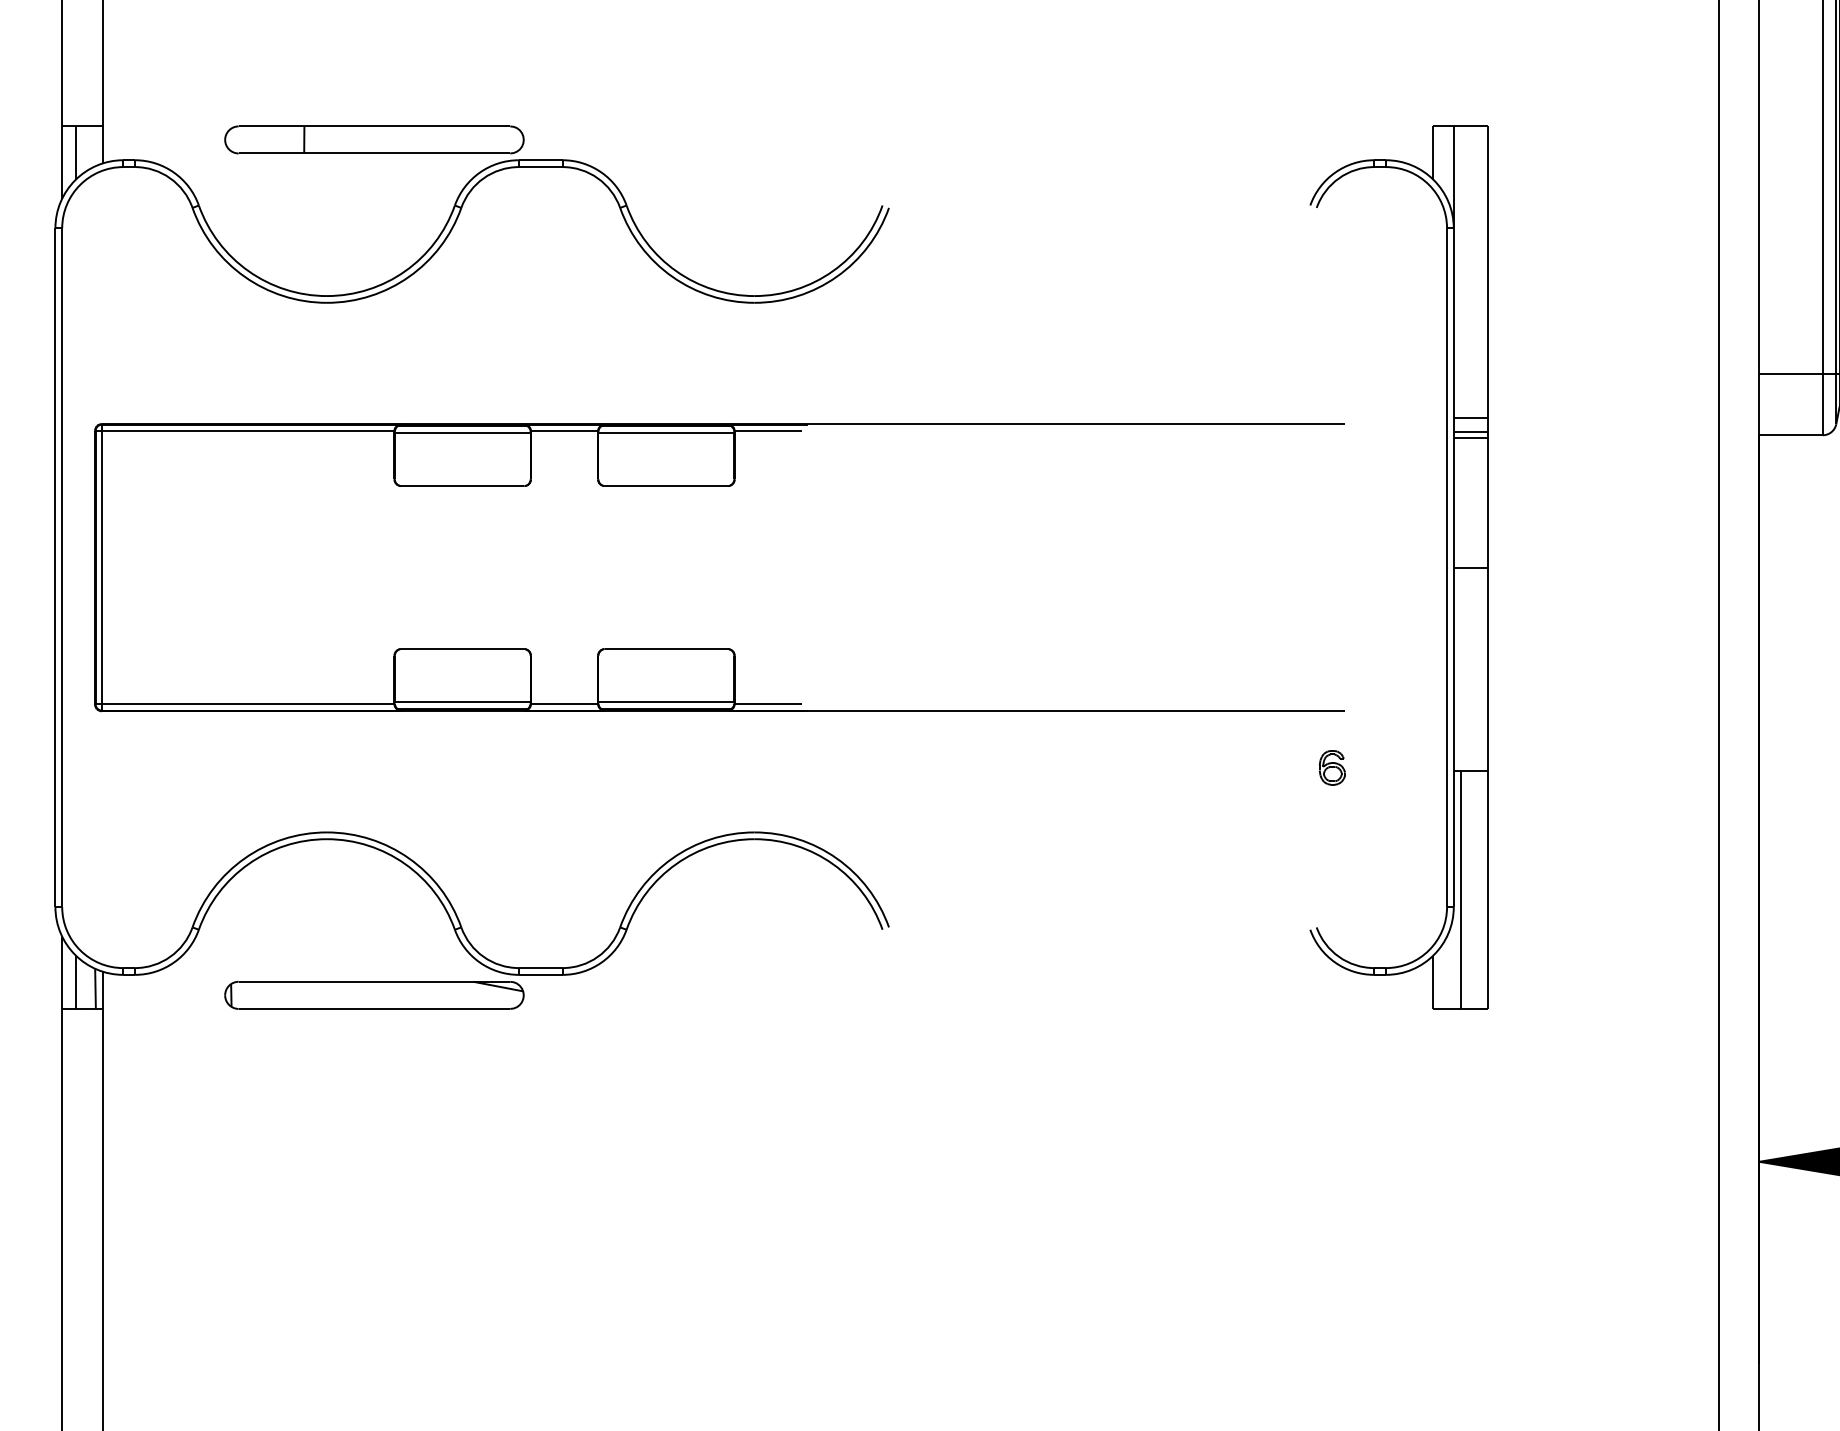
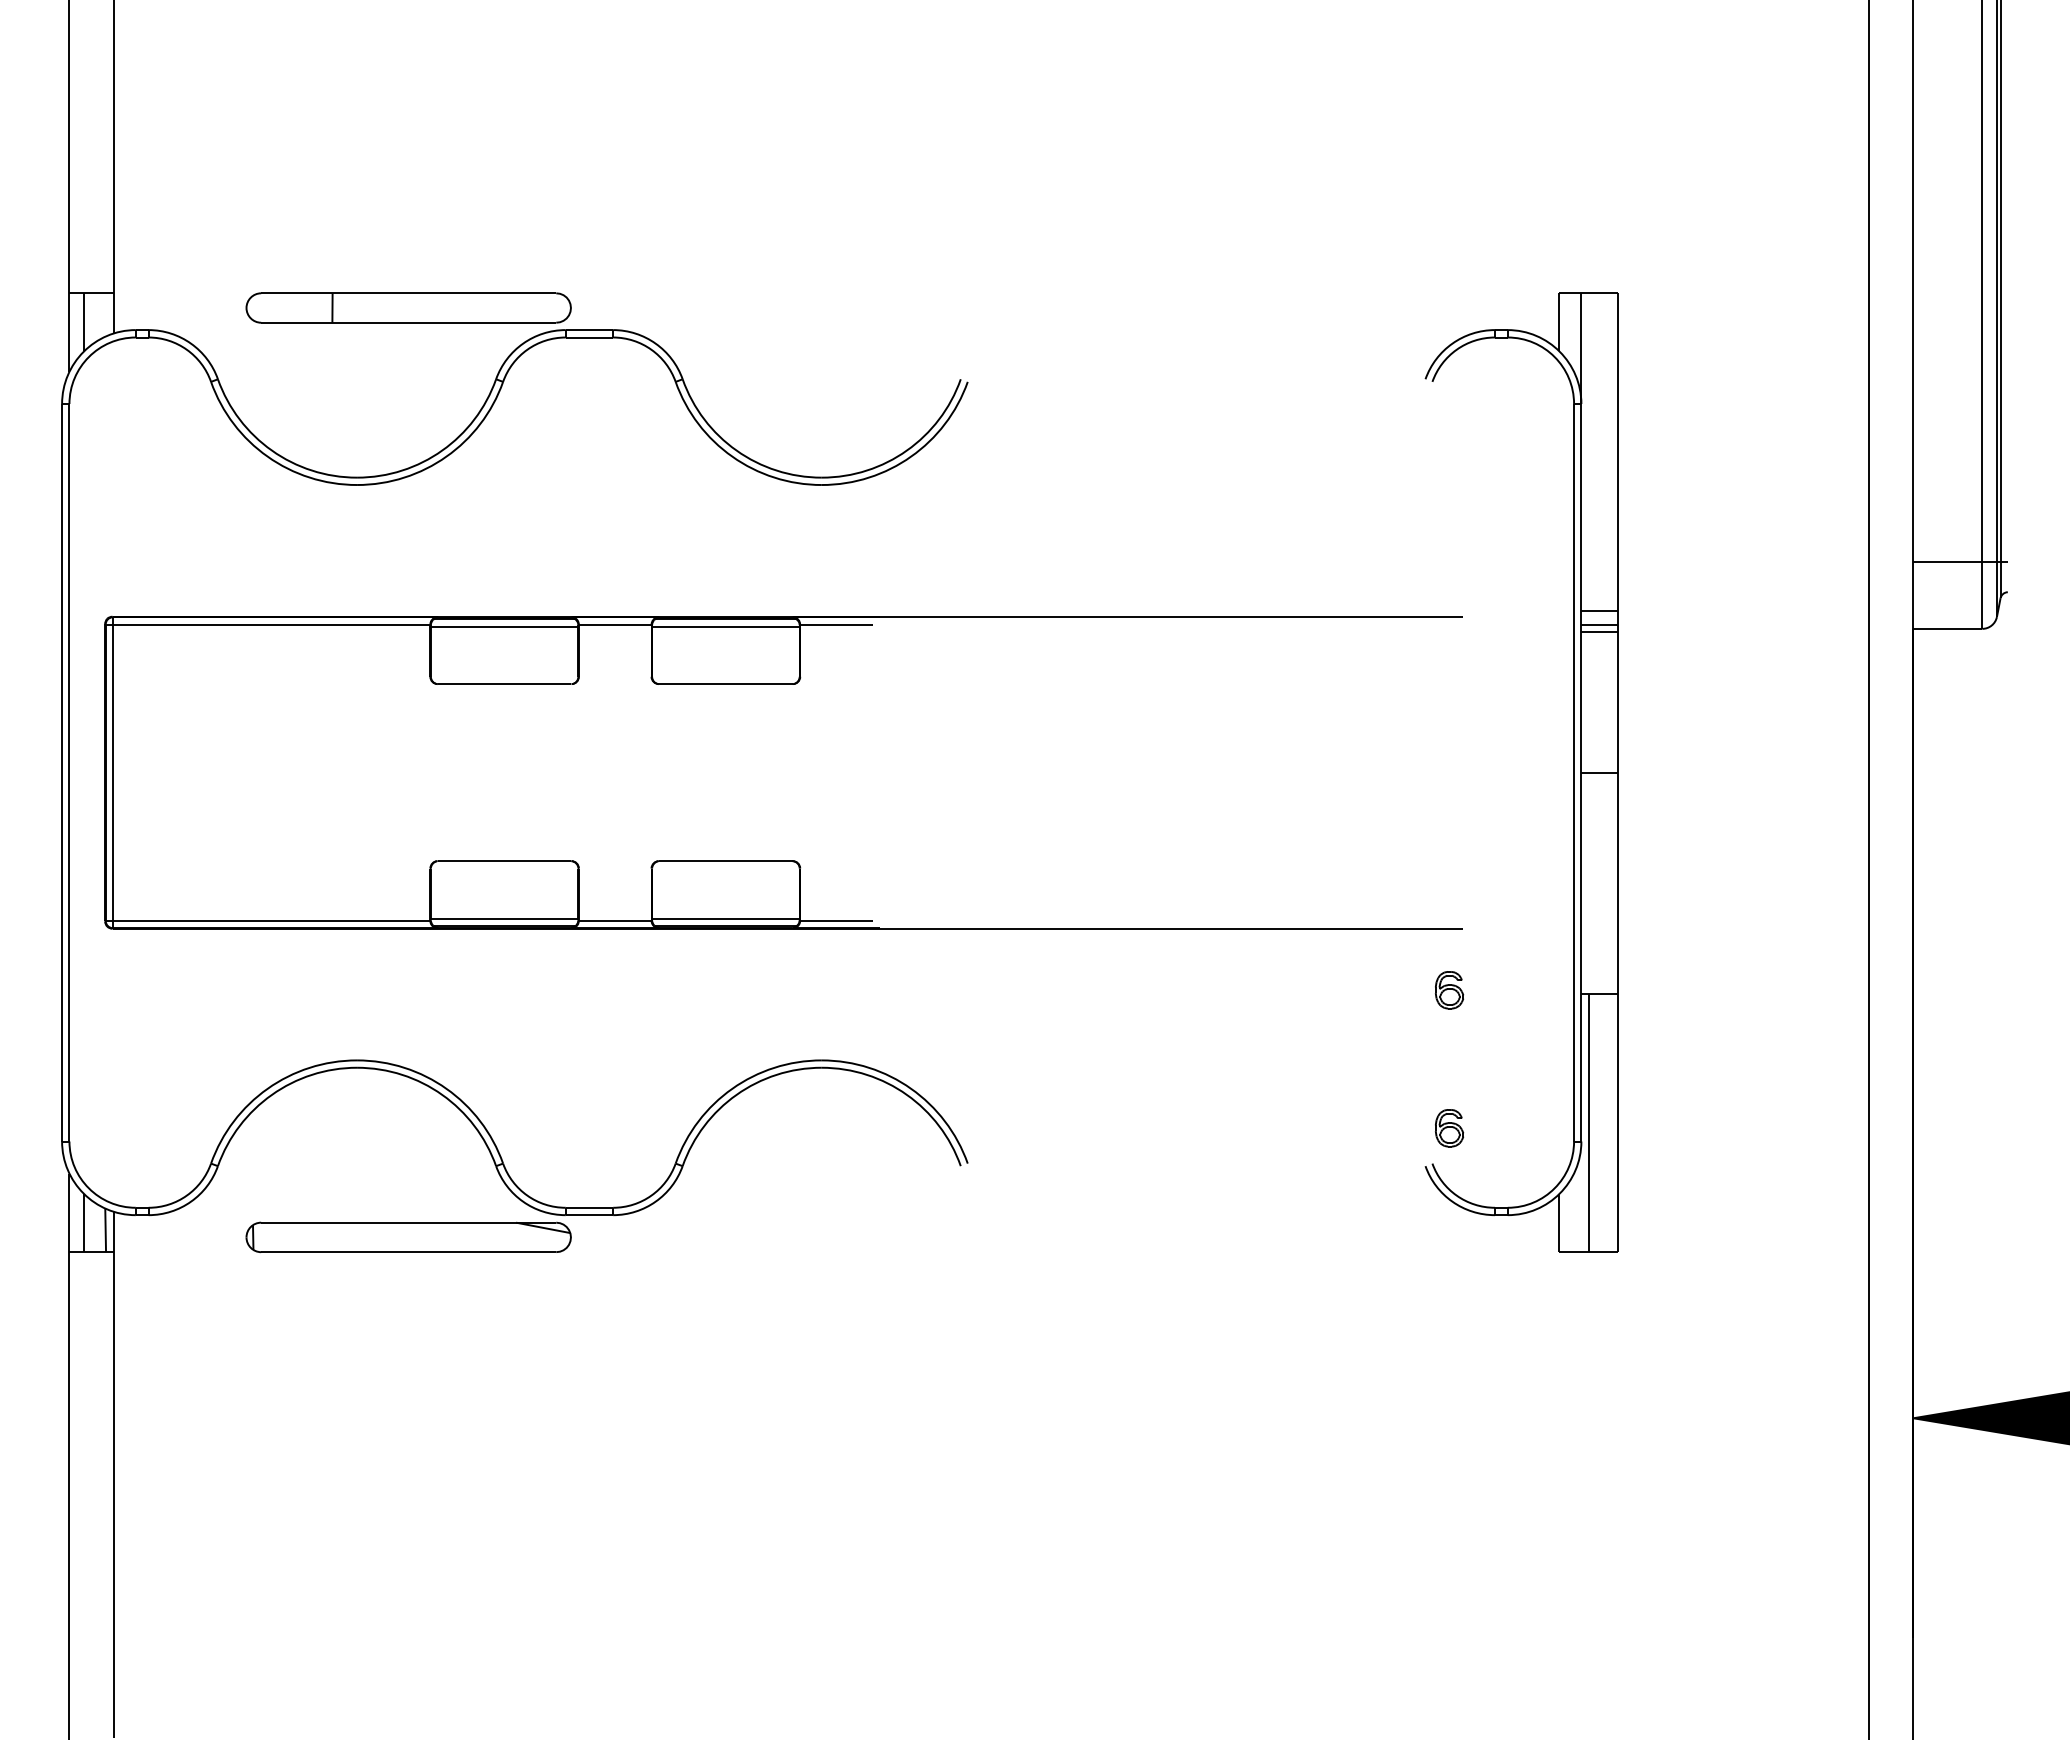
part: (1332, 895) -> (1449, 1128), added

